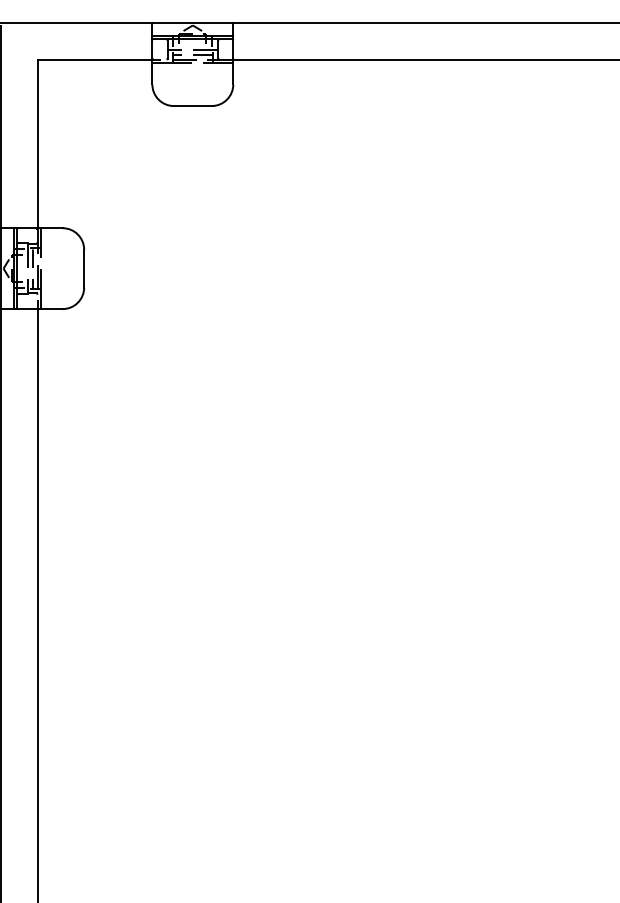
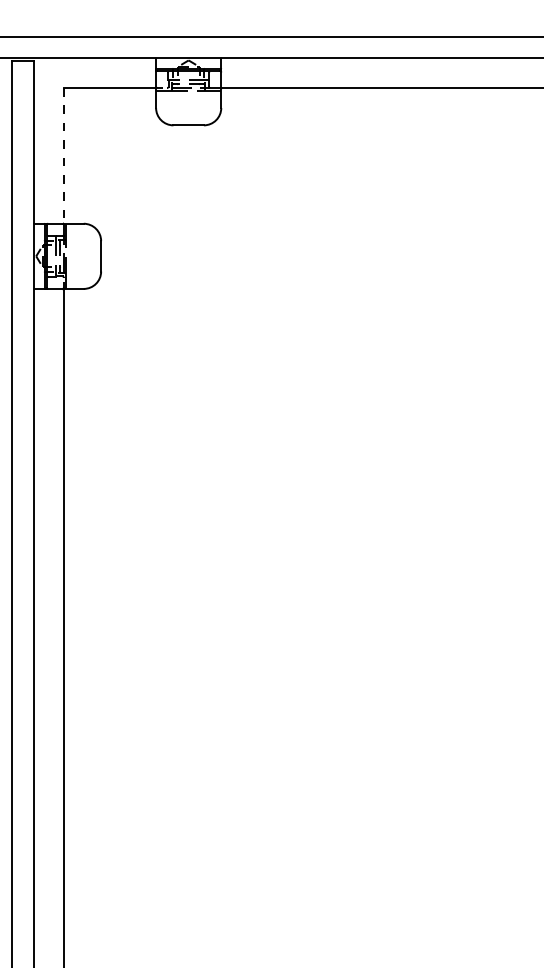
line: (37, 143) -> (63, 155), solid -> dashed

